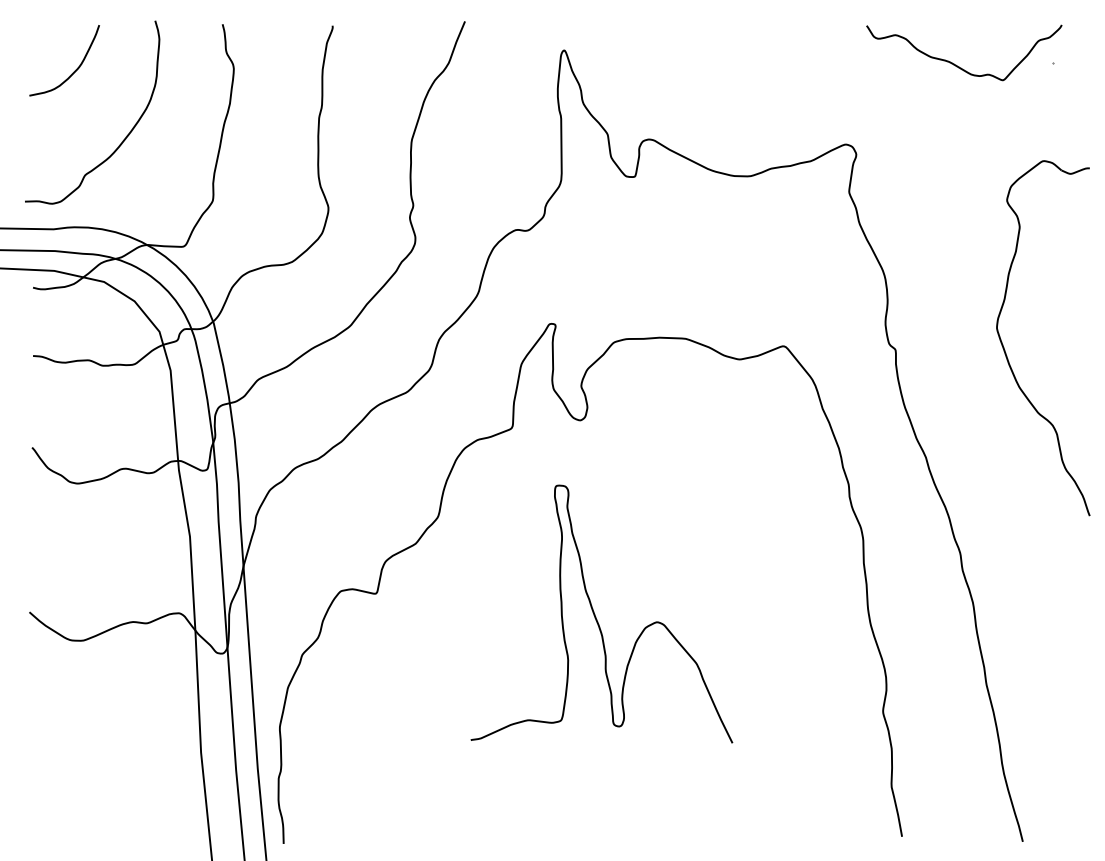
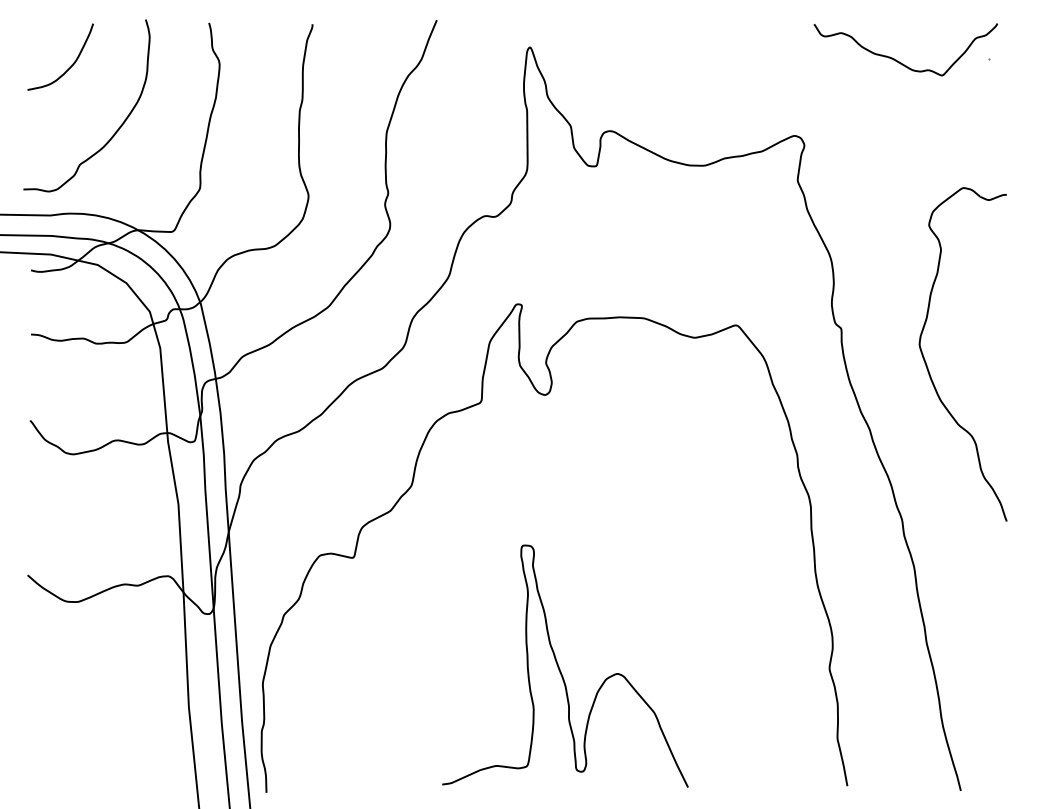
part: (1007, 355) -> (929, 370), moved
curve: (595, 614) -> (559, 666), moved

